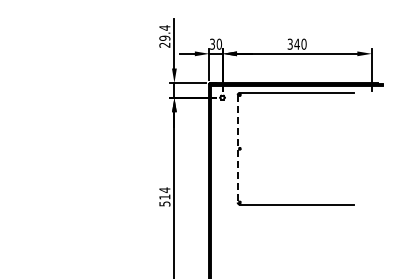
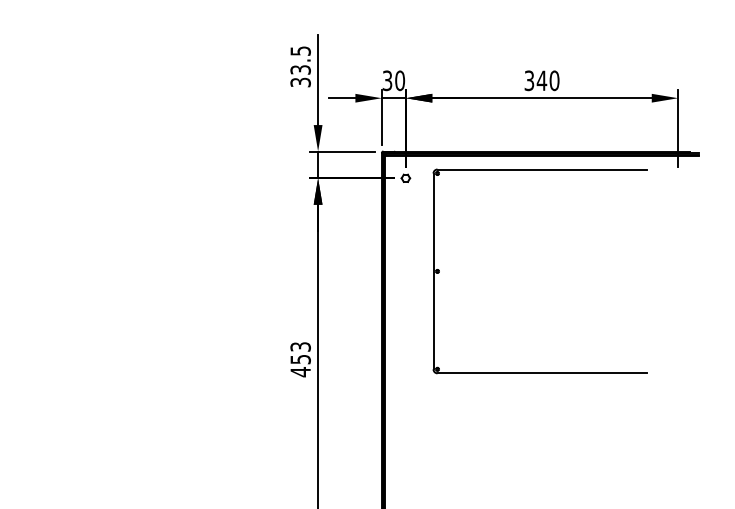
text: (164, 36) -> (300, 66), 29.4 -> 33.5
line: (237, 148) -> (433, 270), dashed -> solid
text: (164, 196) -> (300, 358), 514 -> 453

